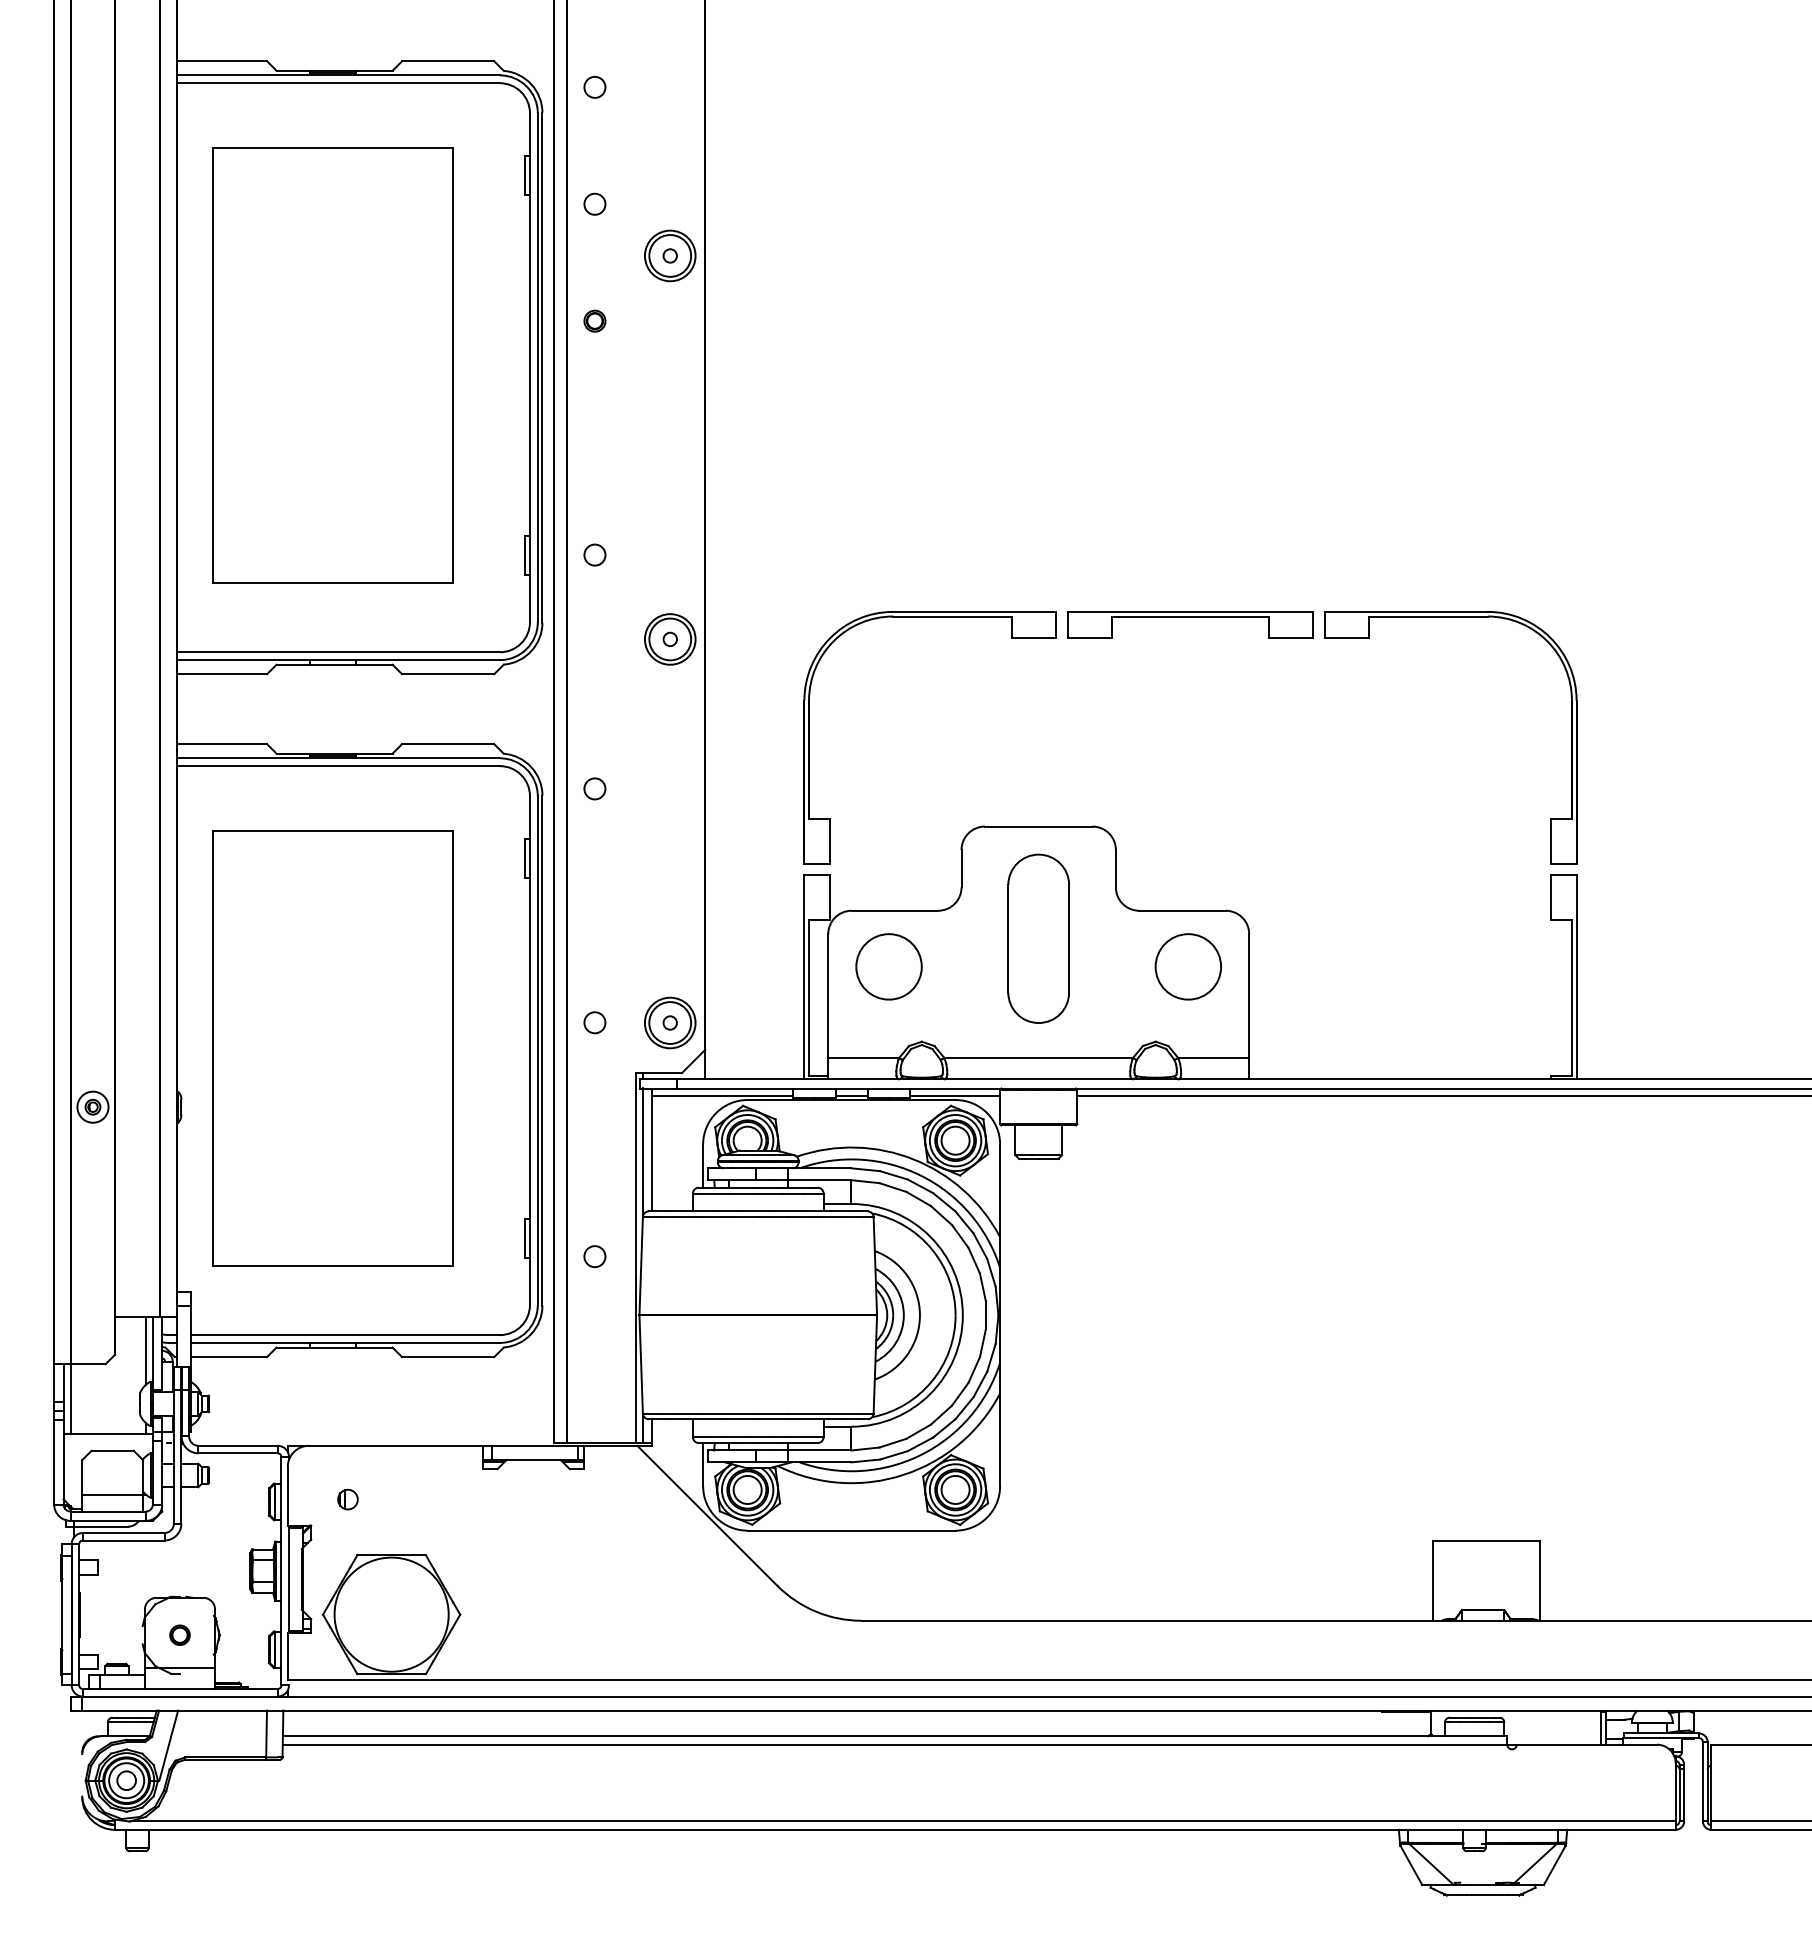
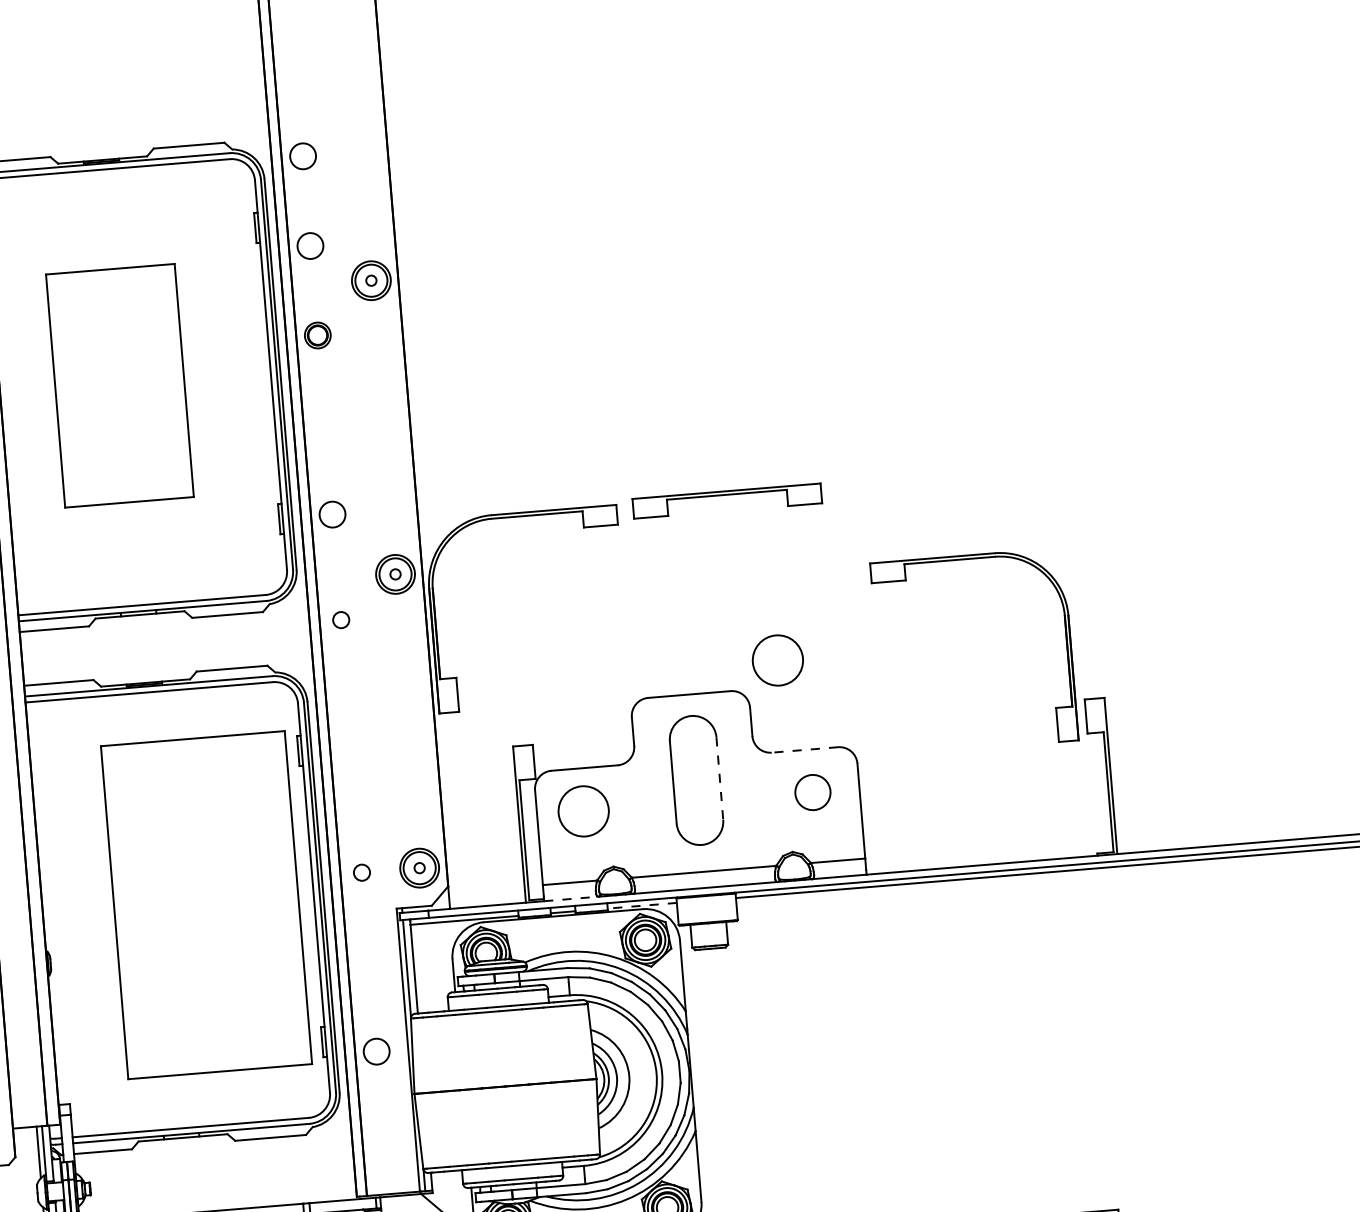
circle: (594, 87) -> (302, 156), size x1.6
circle: (594, 203) -> (310, 245), size x1.6
part: (594, 320) -> (317, 334), size x1.6
part: (332, 365) -> (119, 385), size x0.7
circle: (594, 554) -> (332, 514), size x1.6
part: (929, 617) -> (519, 517), moved
part: (1190, 617) -> (726, 495), moved
part: (1450, 617) -> (966, 559), moved
circle: (594, 788) -> (340, 619), moved
circle: (1156, 791) -> (777, 660), added
line: (1182, 910) -> (804, 749), solid -> dashed
line: (1069, 938) -> (720, 778), solid -> dashed
circle: (1188, 966) -> (813, 792), size x0.7
part: (332, 1048) -> (206, 905), moved
line: (864, 1079) -> (572, 899), solid -> dashed
line: (954, 1095) -> (641, 905), solid -> dashed
circle: (594, 1256) -> (376, 1051), size x1.6

